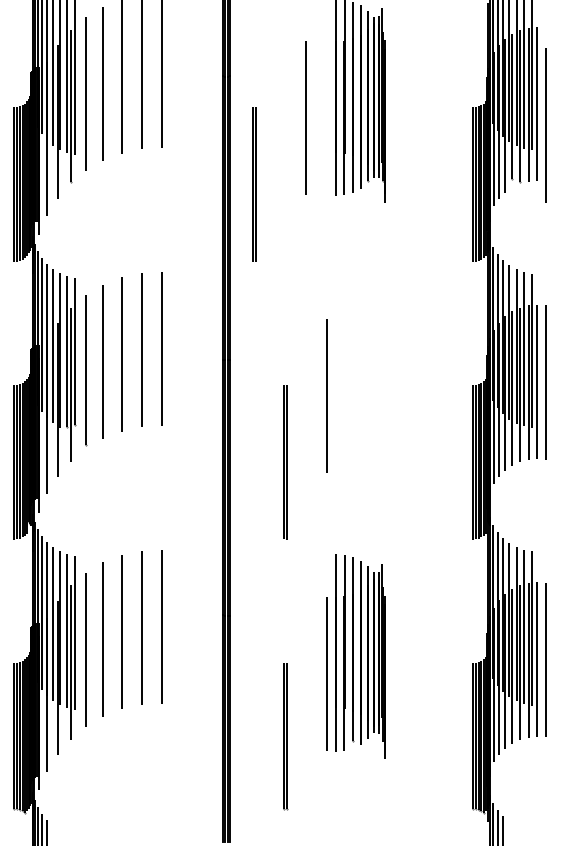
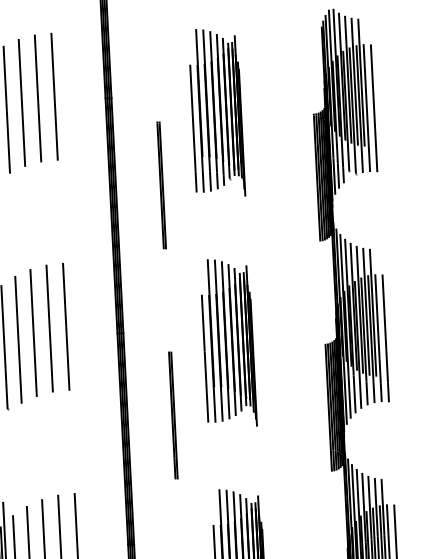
line: (305, 117) -> (192, 128), moved
line: (545, 125) -> (373, 108), moved
line: (253, 184) -> (160, 185), moved
part: (360, 378) -> (232, 342), added

